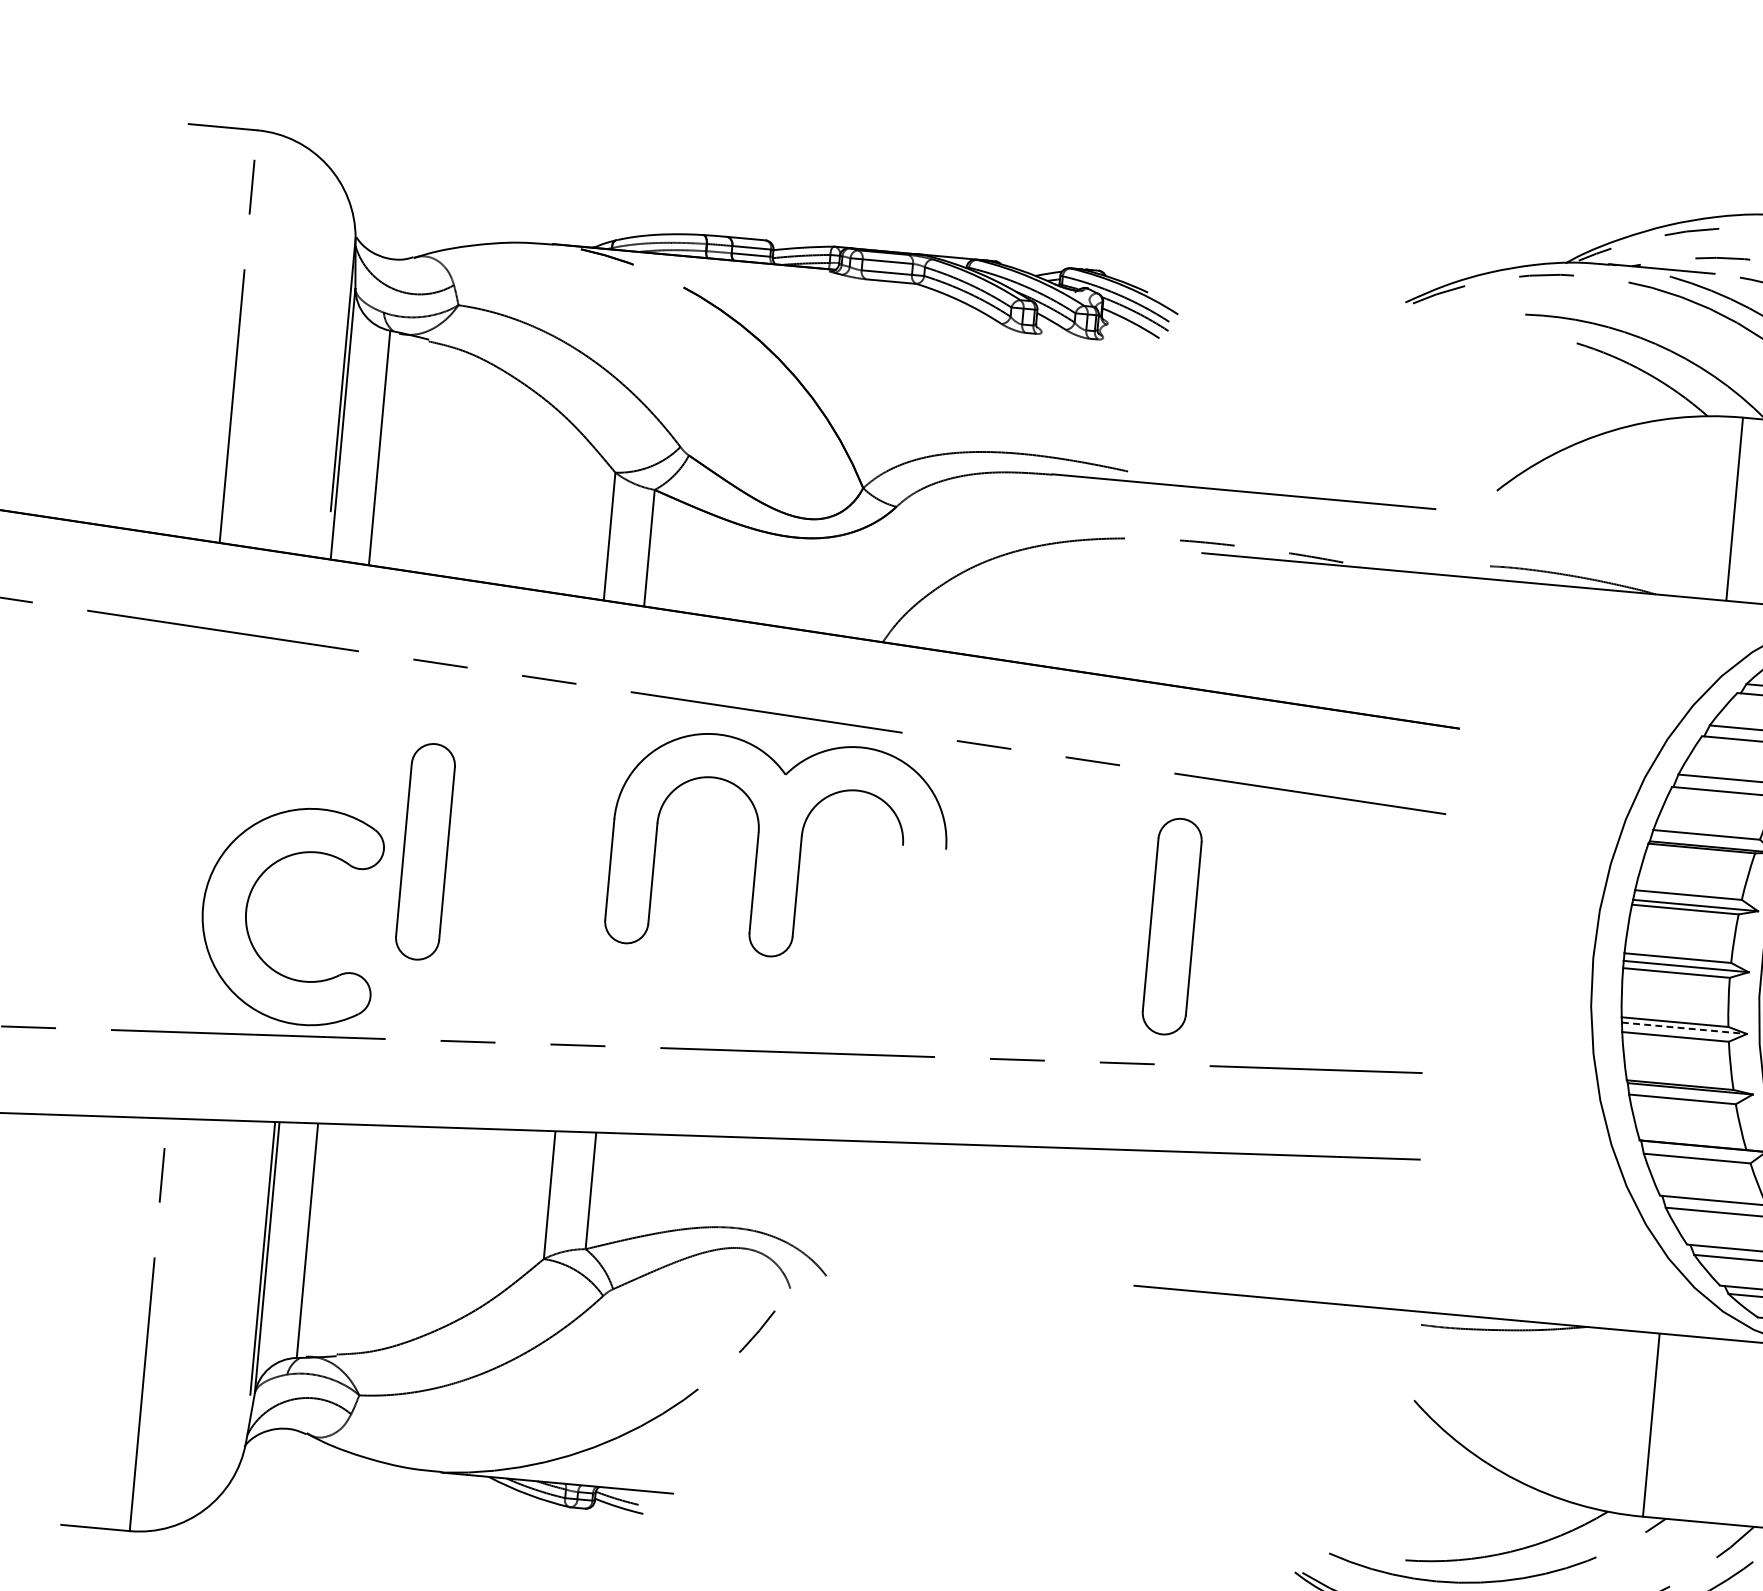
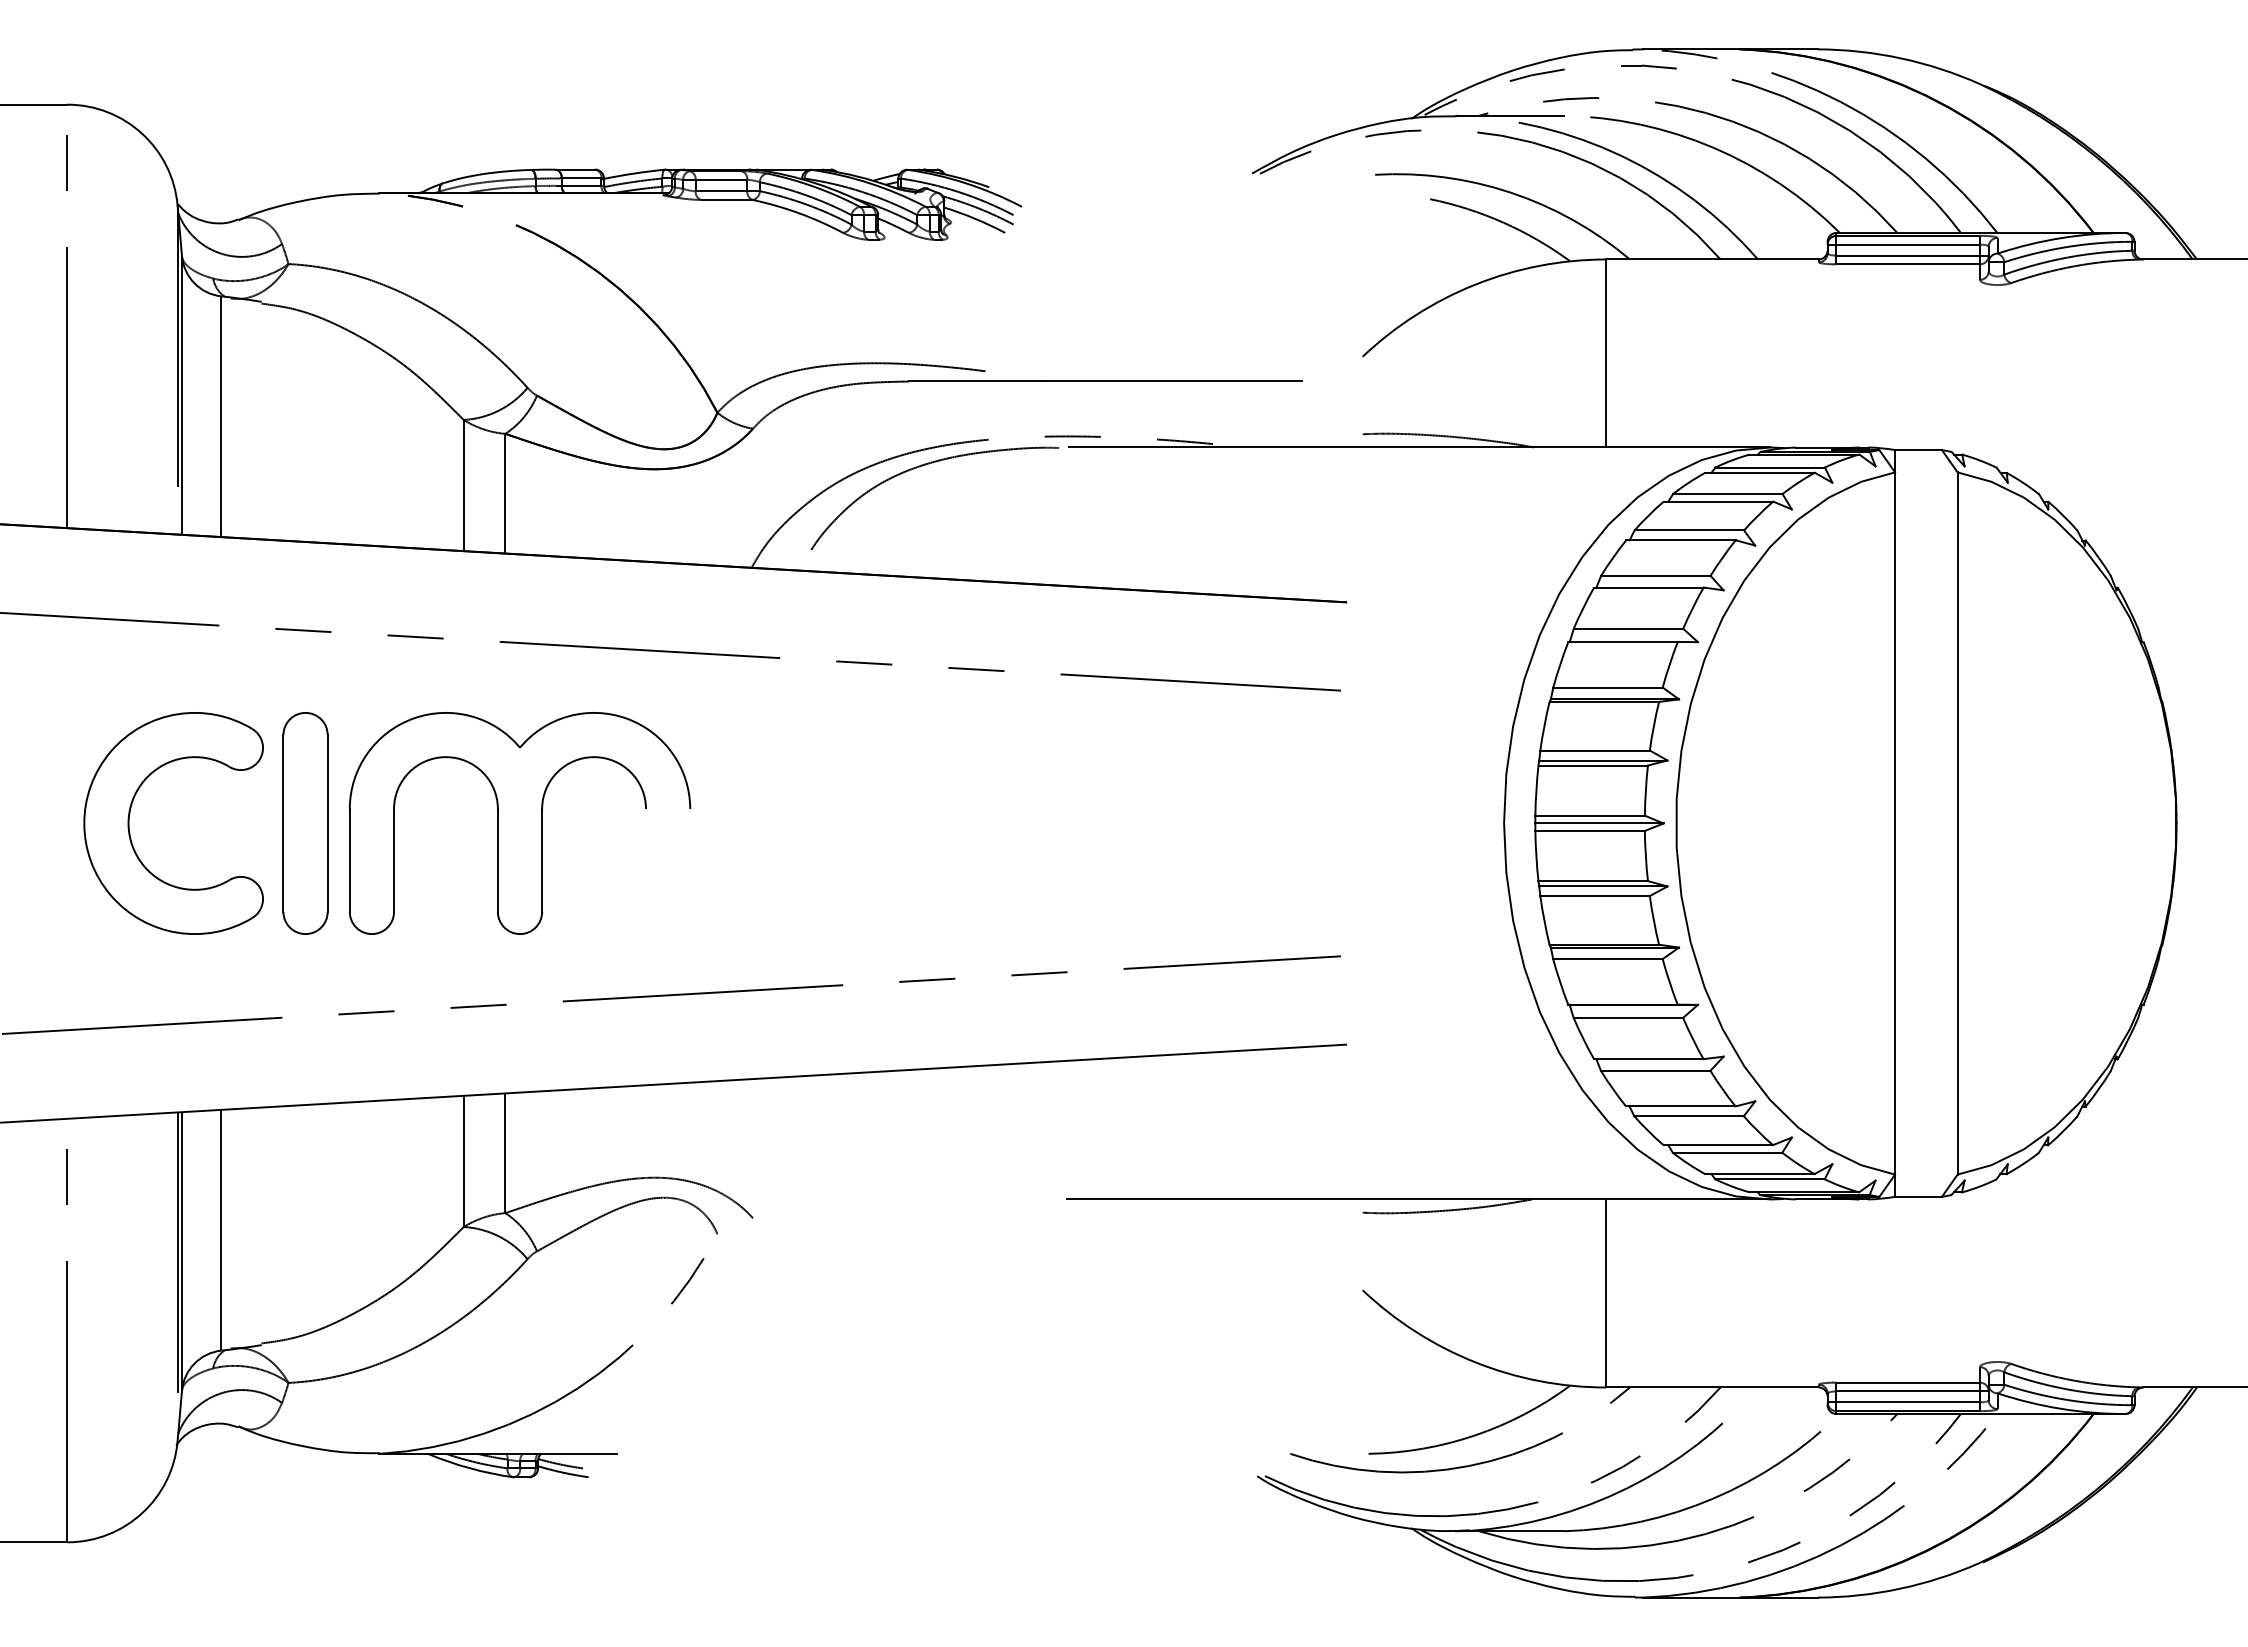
curve: (1062, 558) -> (926, 465), added
part: (757, 846) -> (498, 823), moved
part: (248, 902) -> (130, 814), moved
part: (1172, 926) -> (1072, 830), removed
line: (1684, 1028) -> (1603, 886), dashed -> solid

